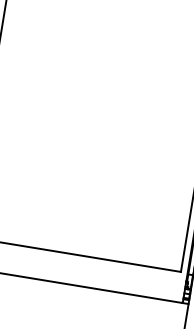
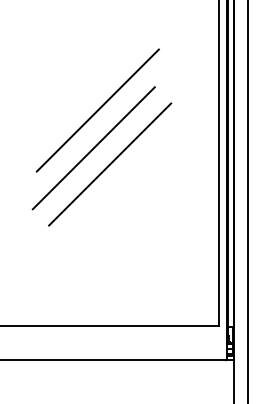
line: (105, 67) -> (97, 110), added
line: (96, 99) -> (93, 148), added
line: (109, 116) -> (110, 164), added

